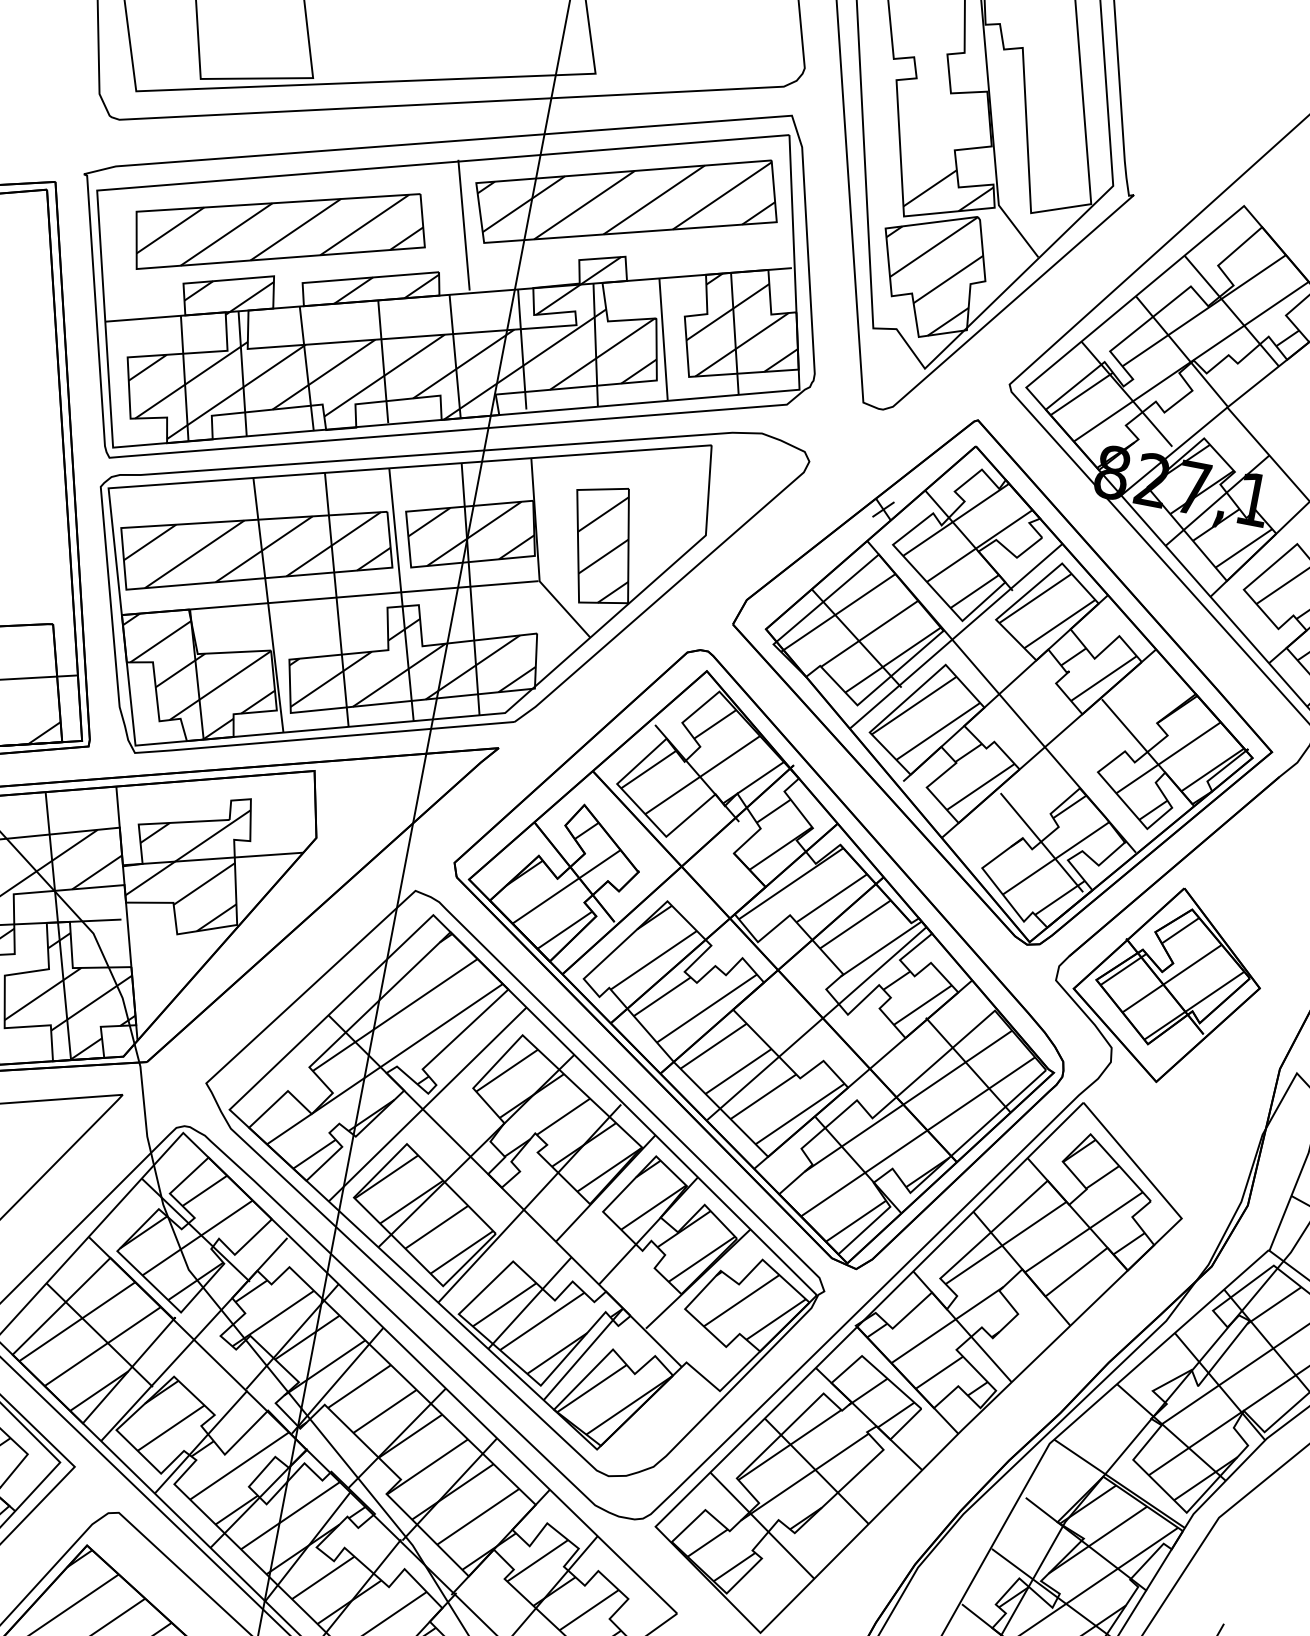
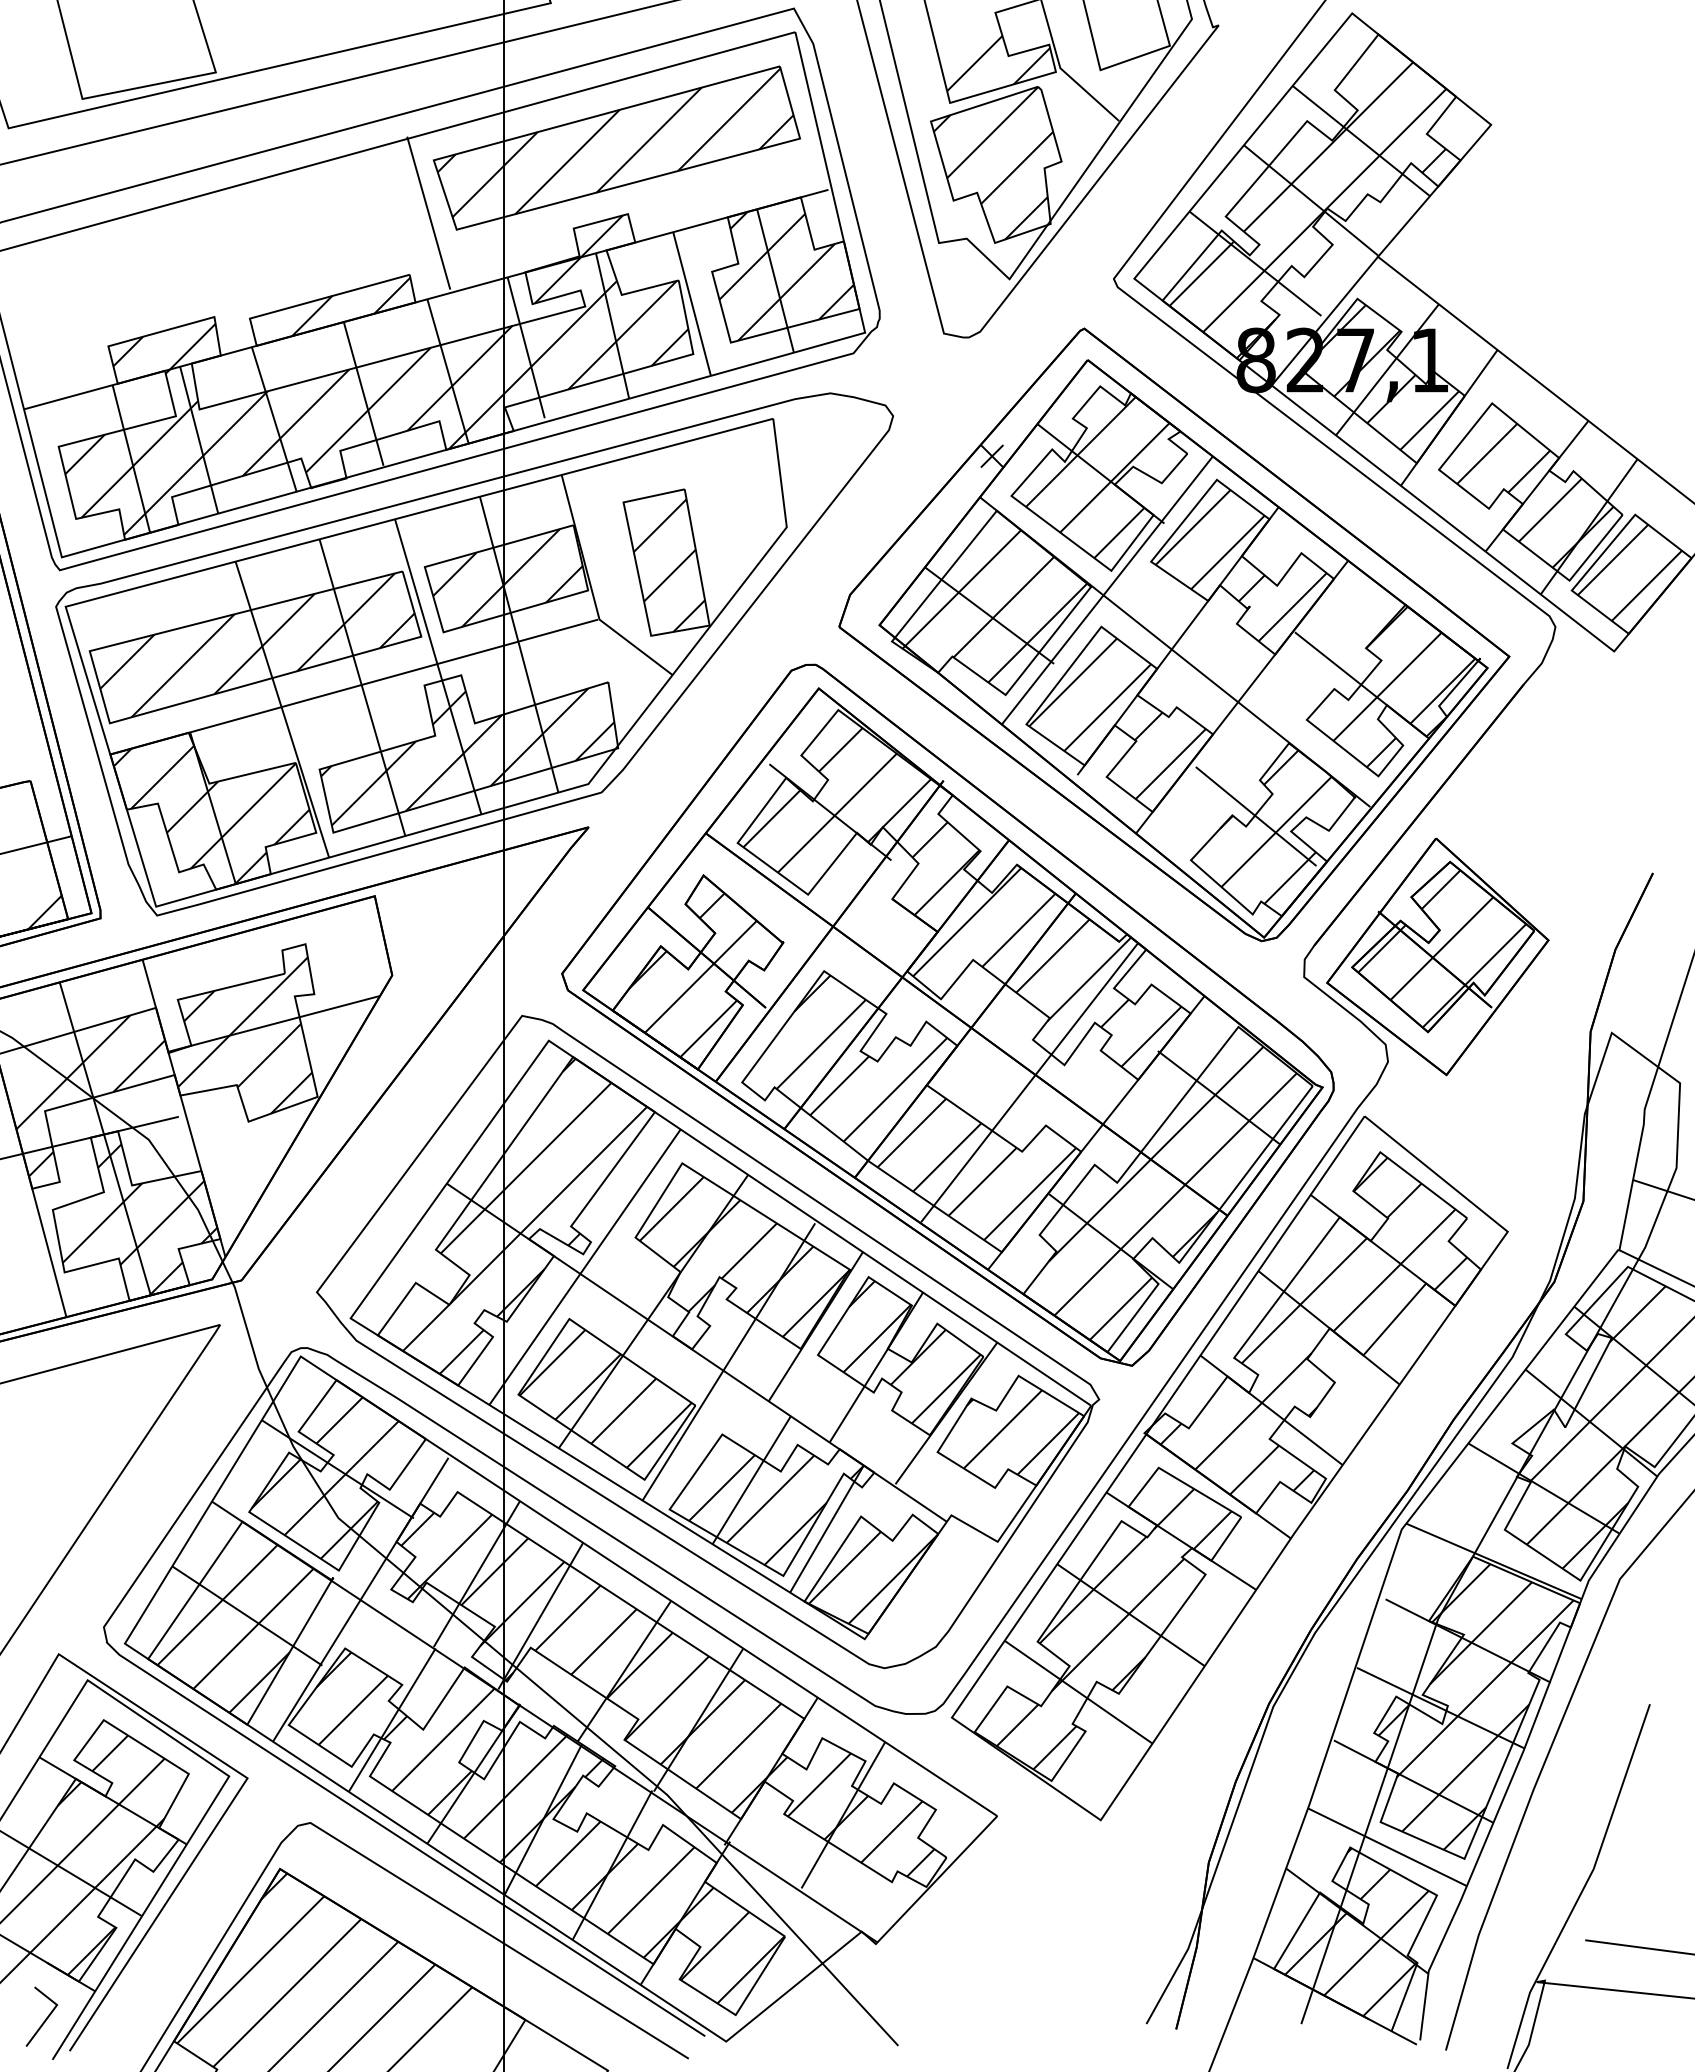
part: (280, 231) -> (211, 262), removed

